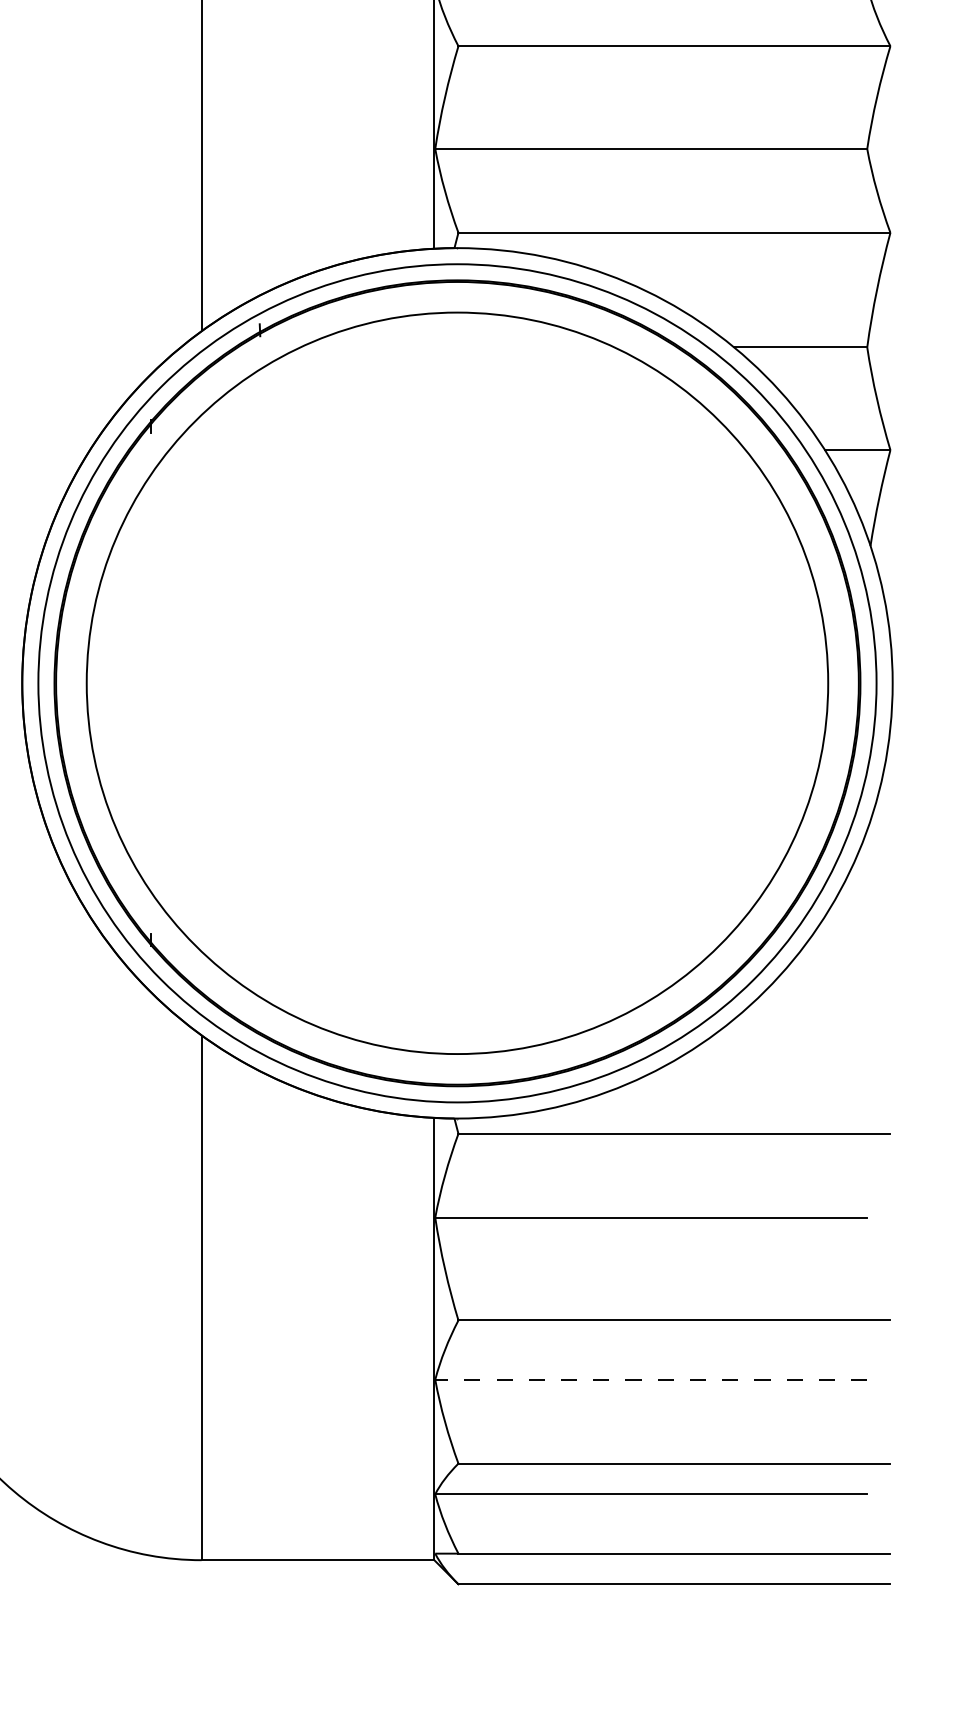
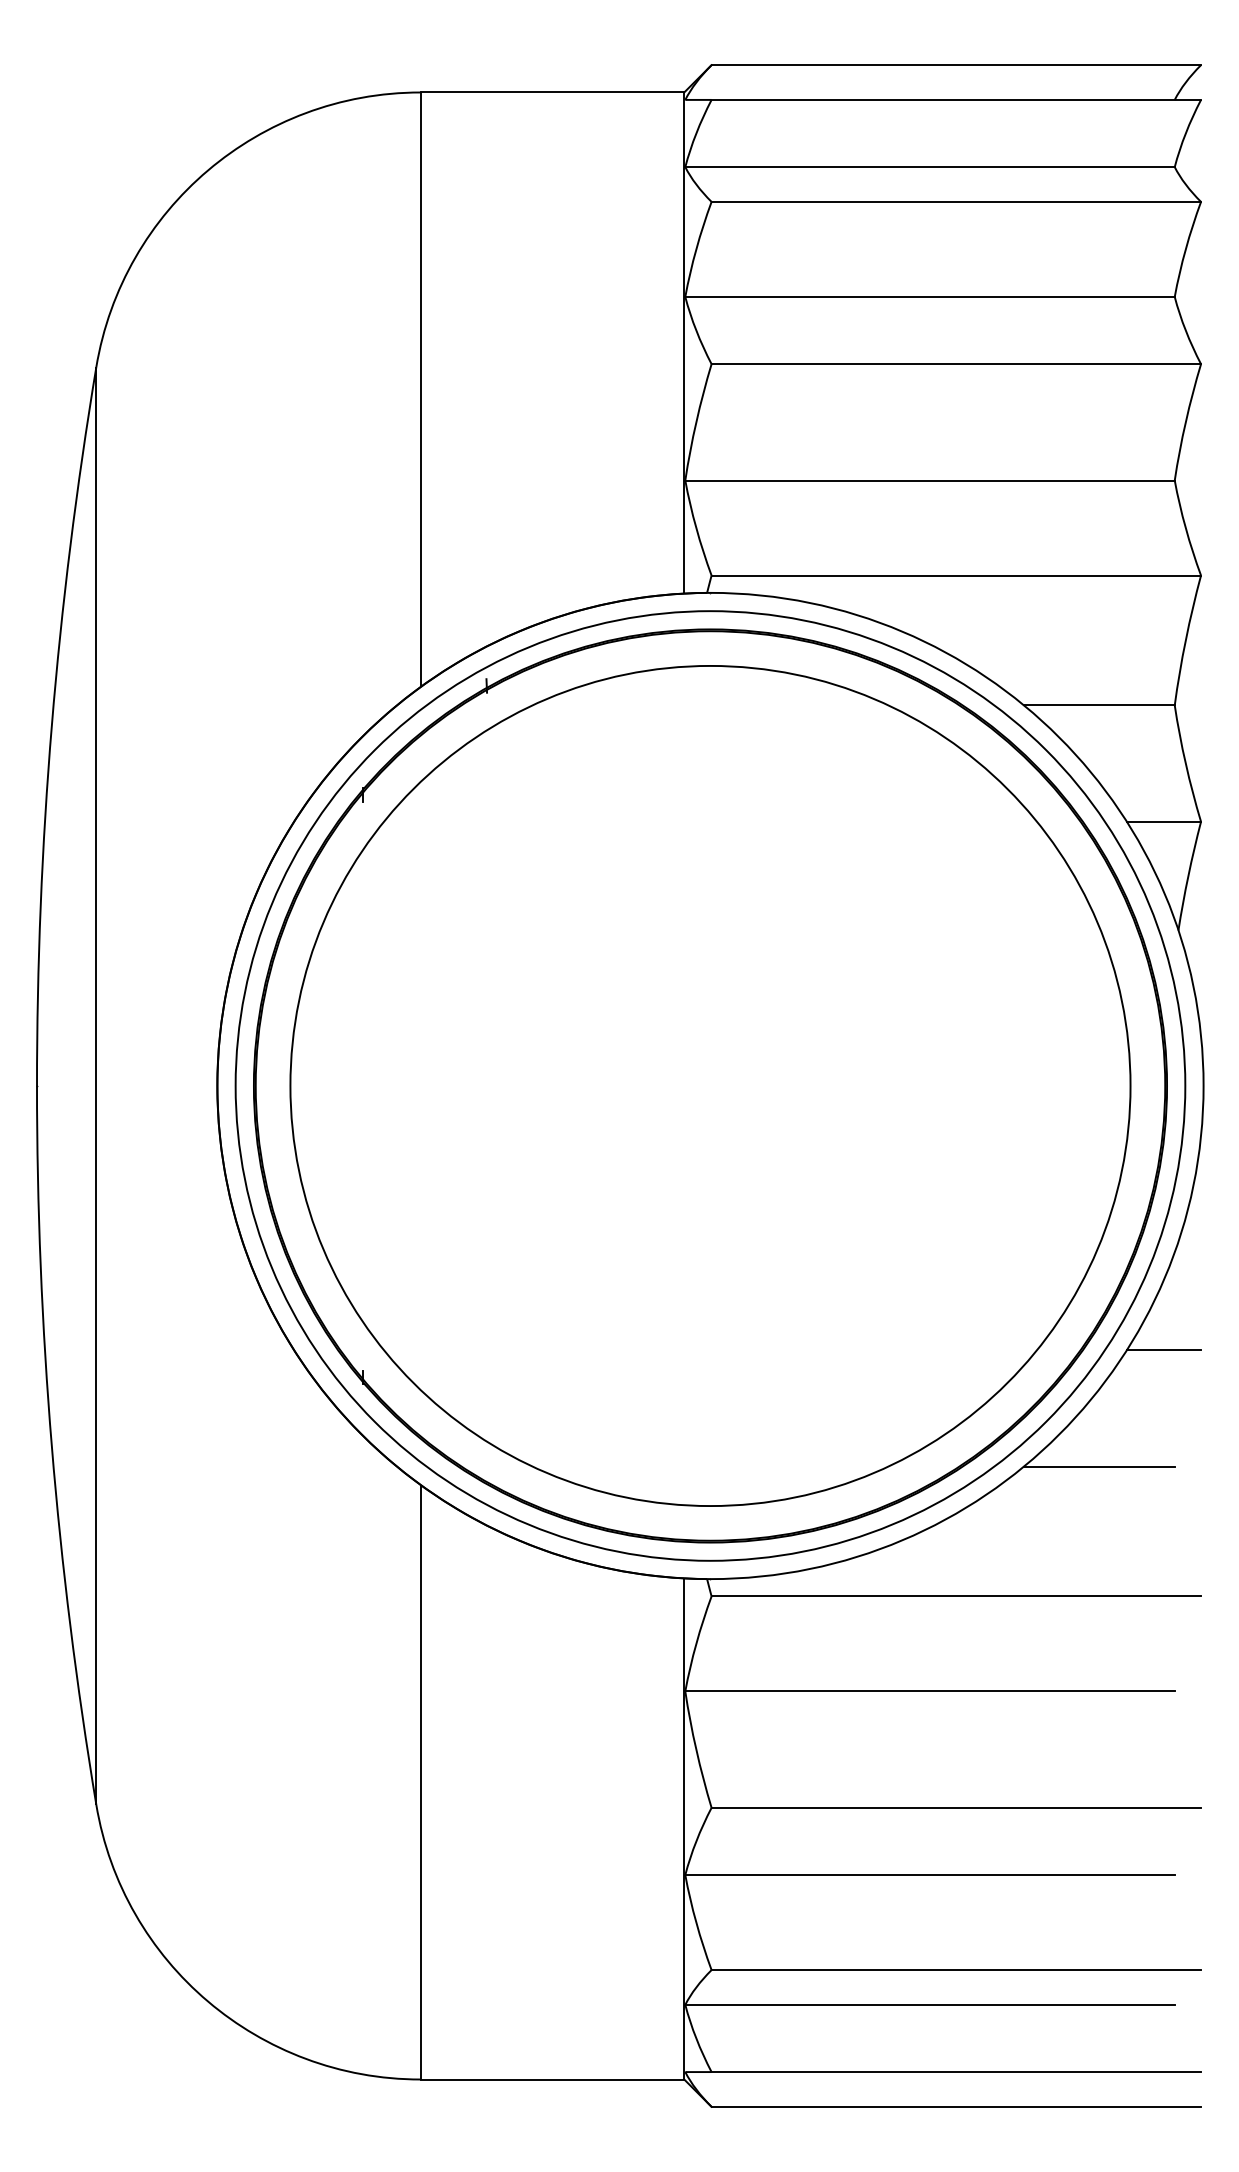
line: (857, 916) -> (1163, 1350), added
line: (799, 1019) -> (1098, 1466), added
line: (651, 1380) -> (930, 1875), dashed -> solid

